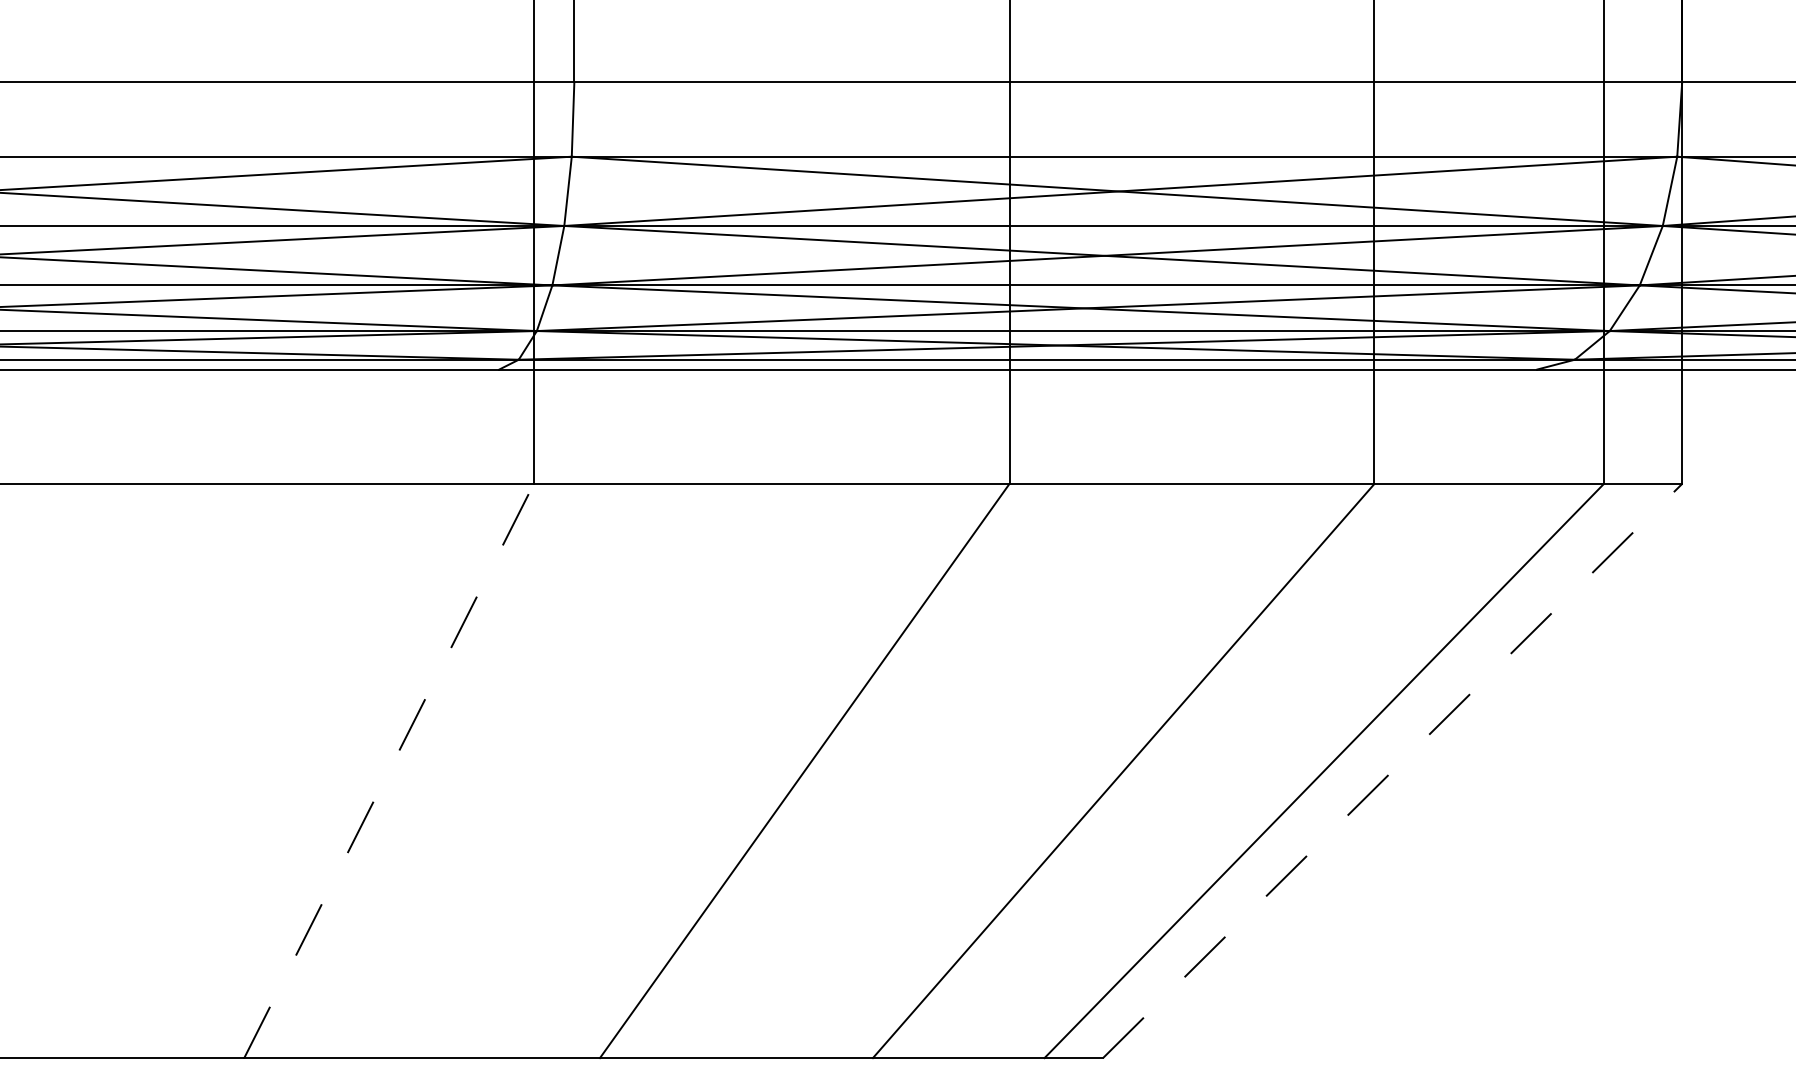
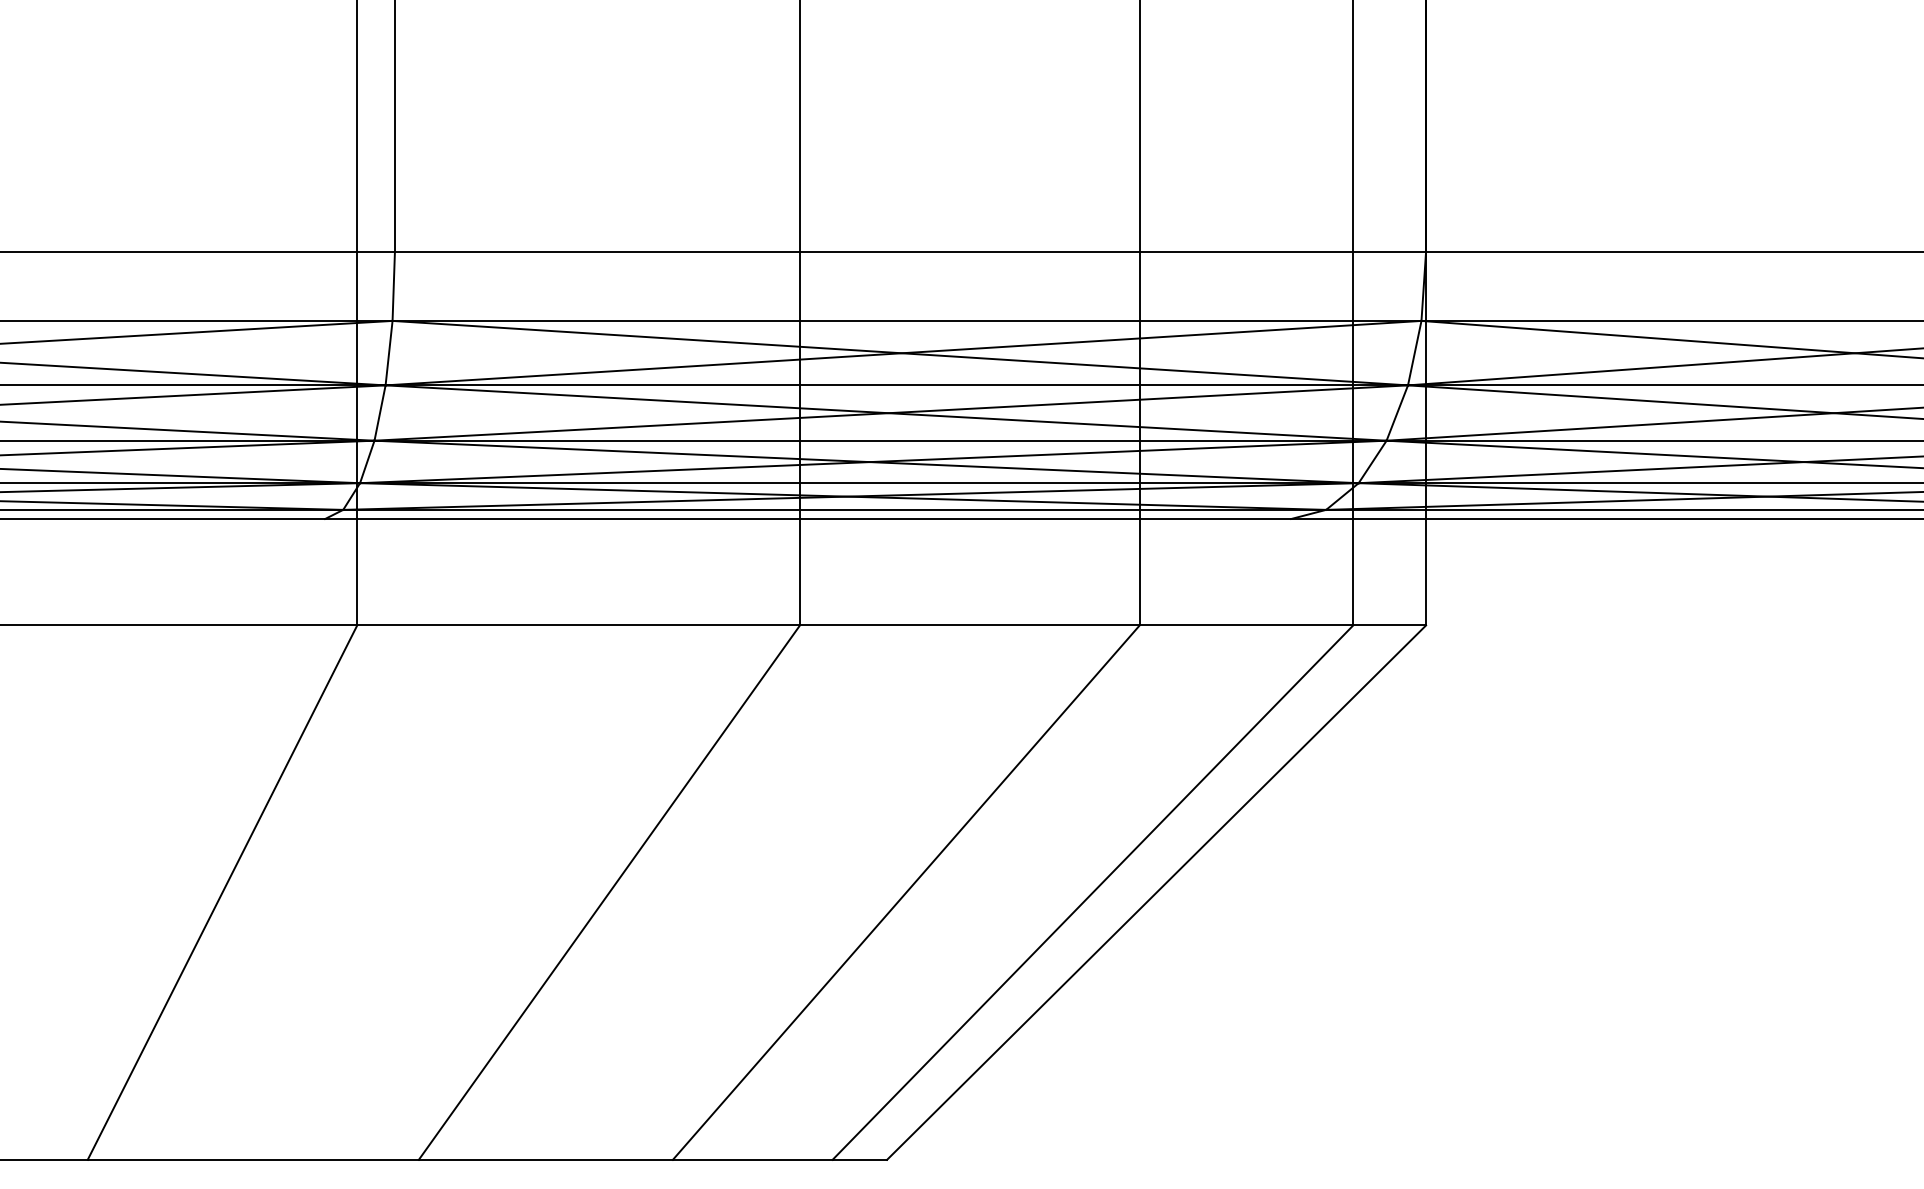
line: (389, 770) -> (222, 892), dashed -> solid
line: (1392, 770) -> (1156, 892), dashed -> solid

